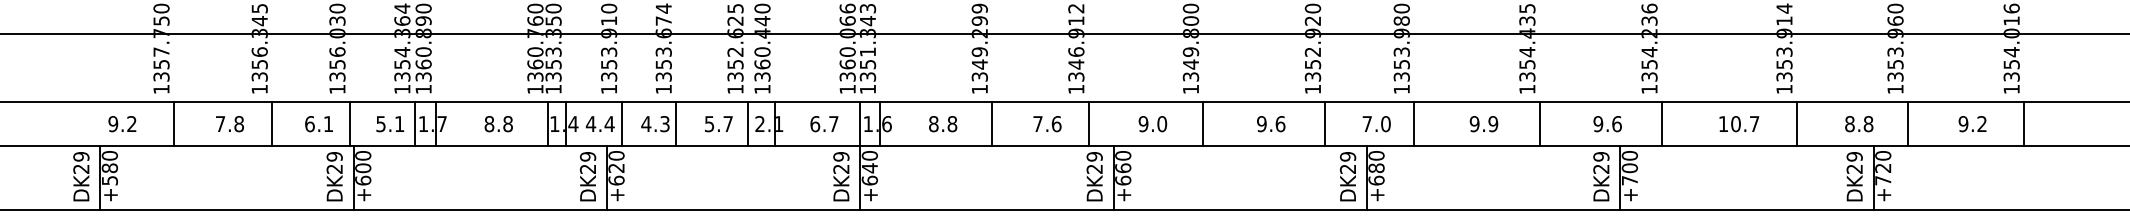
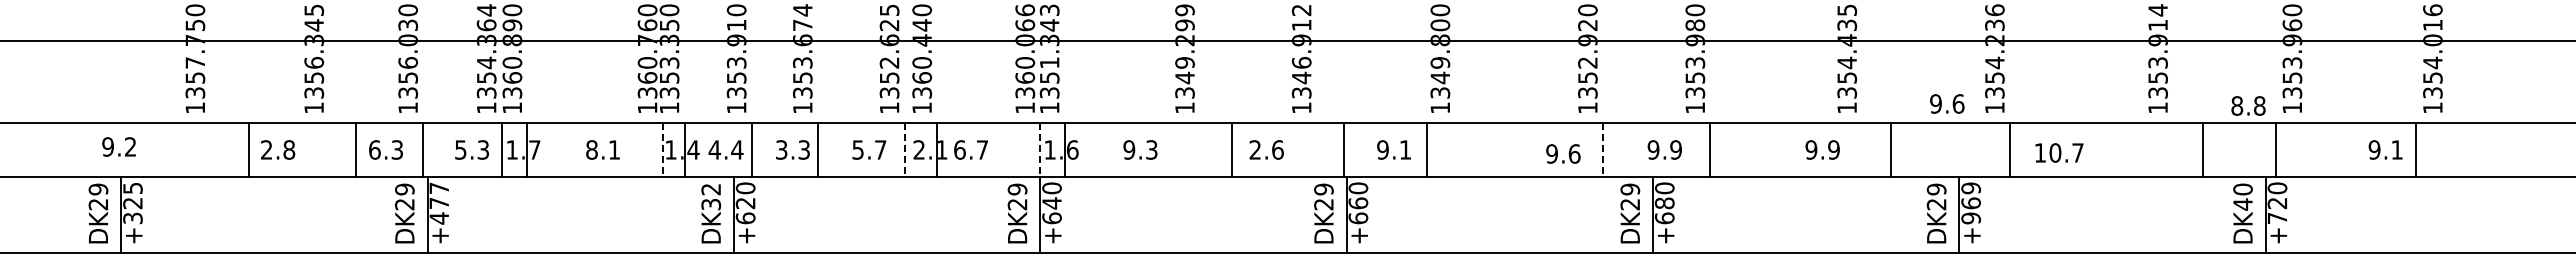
text: (121, 123) -> (118, 146), moved
line: (174, 123) -> (249, 149), moved
text: (220, 123) -> (266, 149), 7.8 -> 2.8
line: (272, 123) -> (356, 149), moved
text: (327, 123) -> (396, 149), 6.1 -> 6.3
text: (398, 123) -> (482, 149), 5.1 -> 5.3
text: (508, 123) -> (614, 149), 8.8 -> 8.1
text: (646, 123) -> (781, 149), 4.3 -> 3.3
text: (823, 123) -> (970, 149), moved
text: (943, 123) -> (1140, 149), 8.8 -> 9.3
line: (992, 123) -> (1232, 149), moved
text: (1037, 123) -> (1254, 149), 7.6 -> 2.6
line: (1088, 123) -> (1343, 149), moved
text: (1162, 123) -> (1405, 149), 9.0 -> 9.1
line: (1203, 123) -> (1427, 149), moved
text: (1271, 123) -> (1563, 153), moved
text: (1376, 123) -> (1664, 149), 7.0 -> 9.9
text: (1483, 123) -> (1822, 149), moved
line: (1540, 123) -> (1891, 149), moved
text: (1607, 123) -> (1947, 103), moved
text: (1739, 123) -> (2059, 152), moved
line: (1797, 123) -> (2203, 149), moved
text: (1859, 123) -> (2248, 105), moved
line: (1908, 123) -> (2276, 149), moved
text: (1981, 123) -> (2396, 149), 9.2 -> 9.1
line: (2023, 123) -> (2415, 149), moved
line: (547, 124) -> (662, 150), solid -> dashed
line: (747, 124) -> (904, 150), solid -> dashed
line: (860, 124) -> (1040, 150), solid -> dashed
line: (1325, 124) -> (1602, 150), solid -> dashed
text: (588, 162) -> (711, 196), DK29 -> DK32
text: (1854, 162) -> (2242, 196), DK29 -> DK40
text: (109, 167) -> (132, 202), +580 -> +325
text: (363, 168) -> (439, 203), +600 -> +477
text: (1629, 168) -> (1970, 203), +700 -> +969

